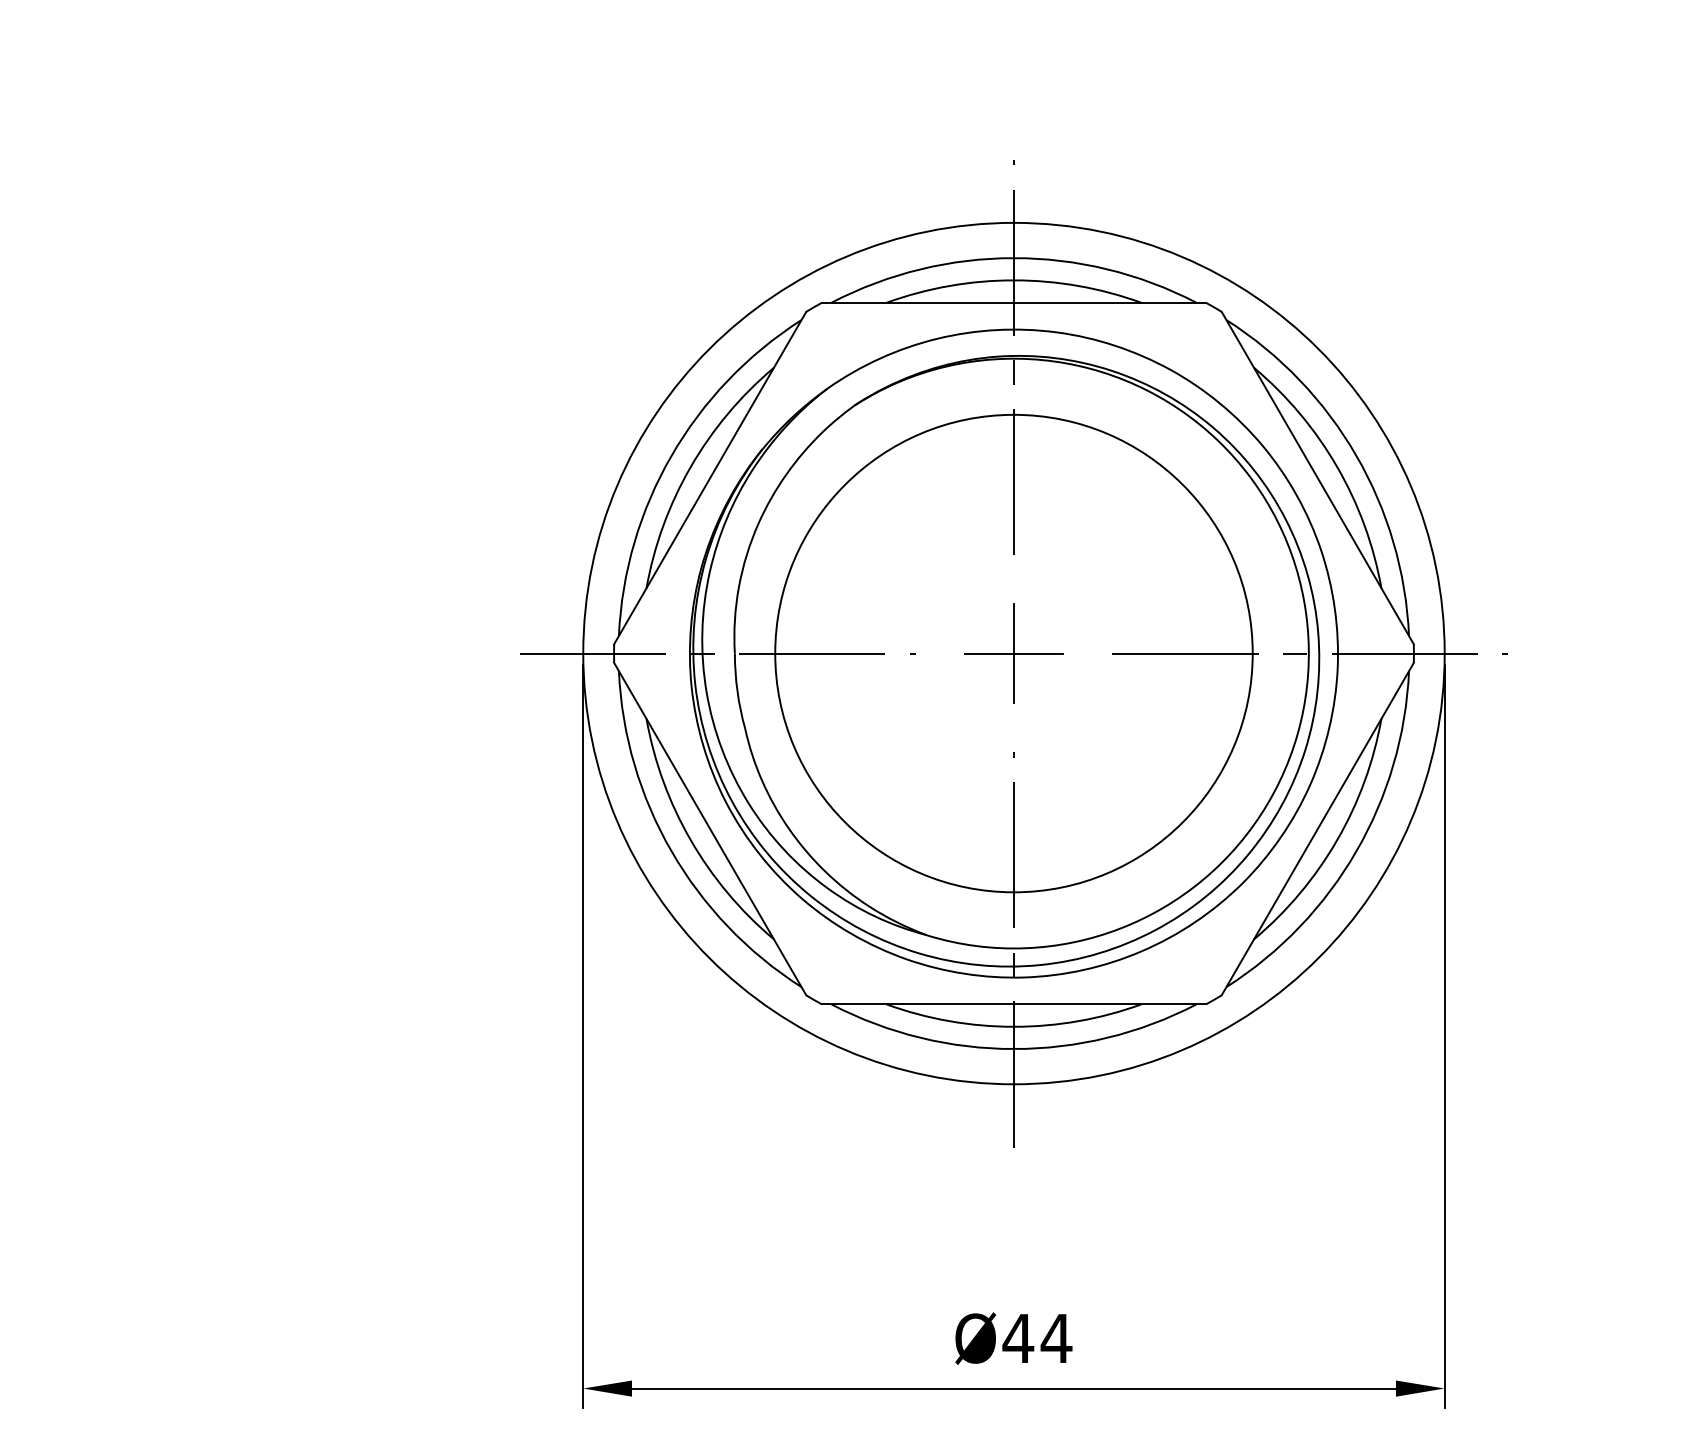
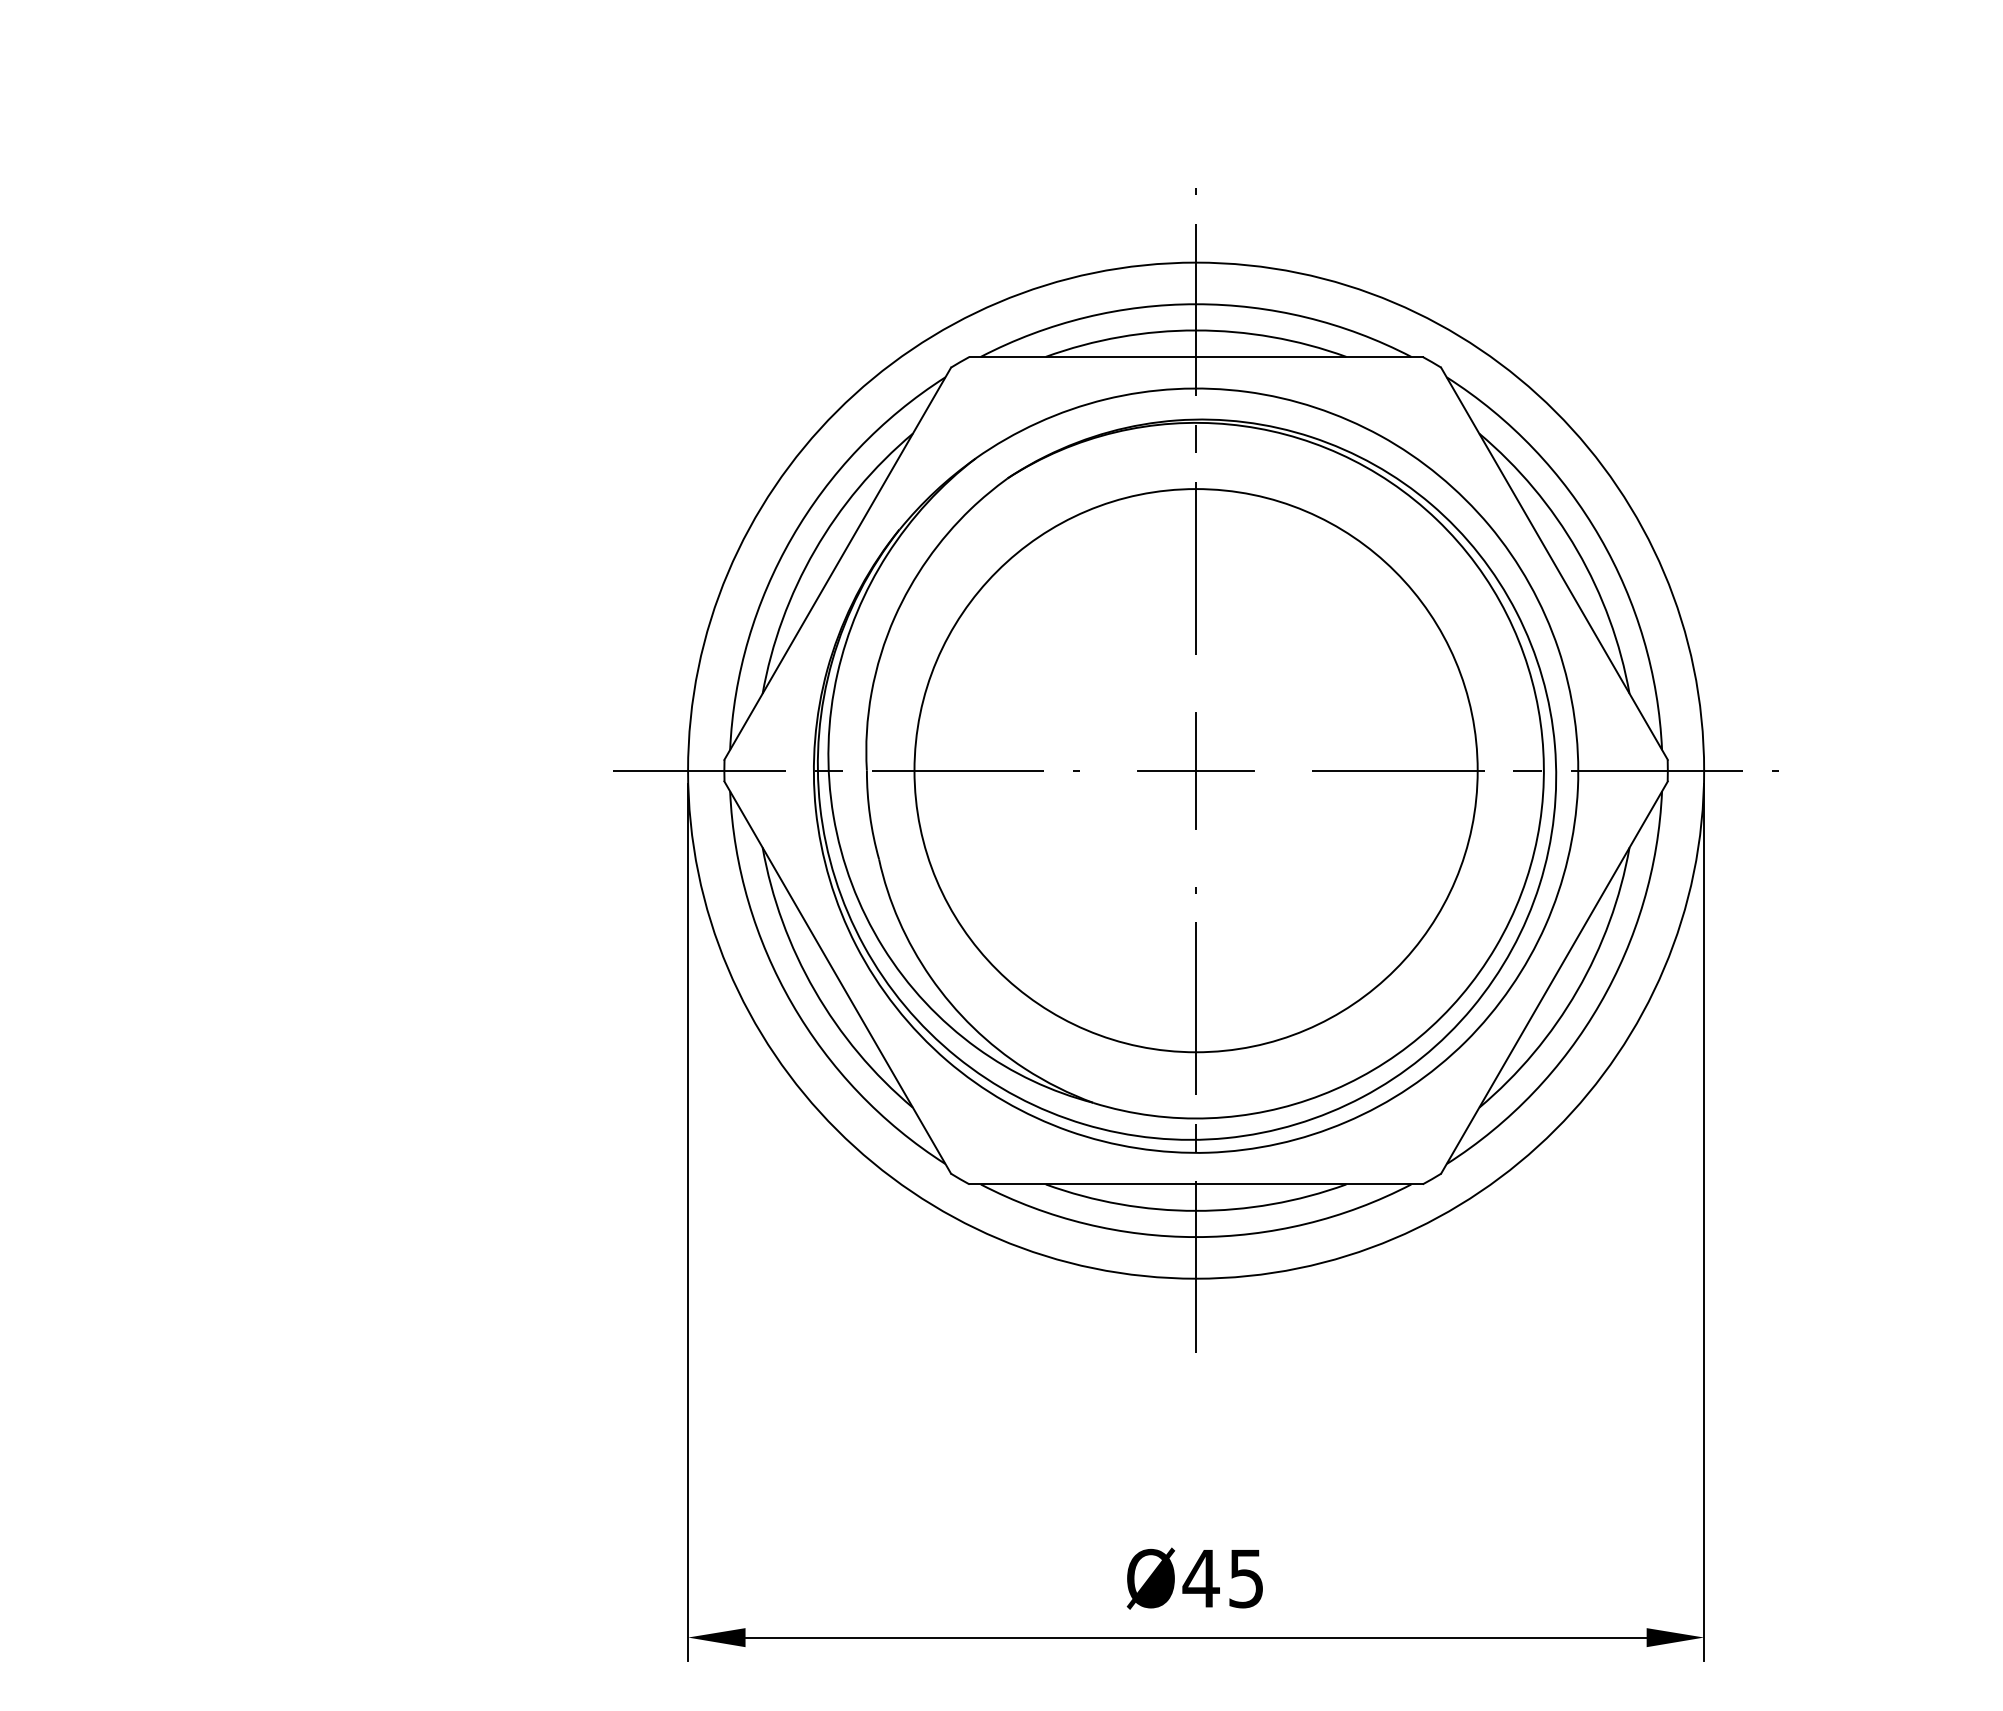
text: (1056, 1339) -> (1246, 1579), Ø44 -> Ø45

